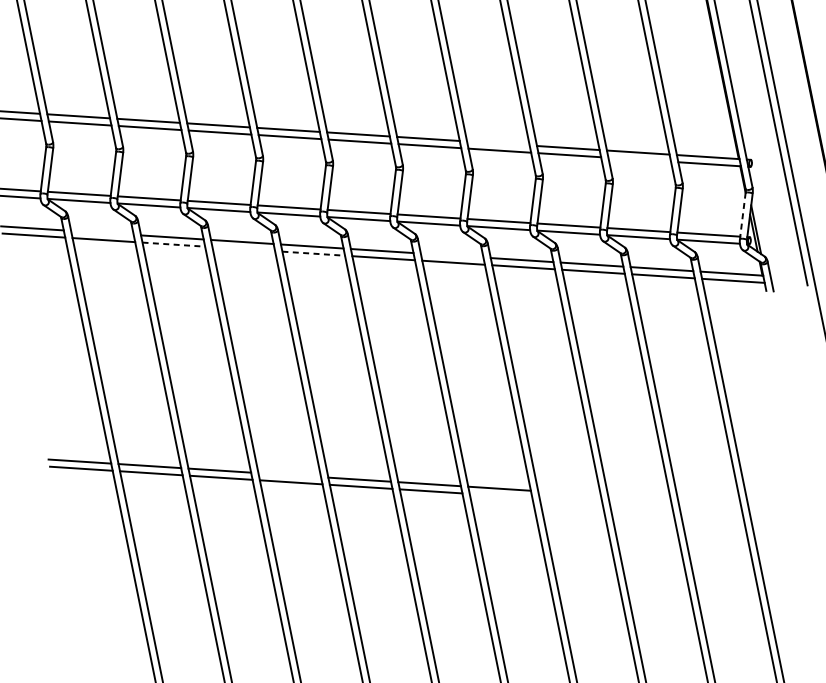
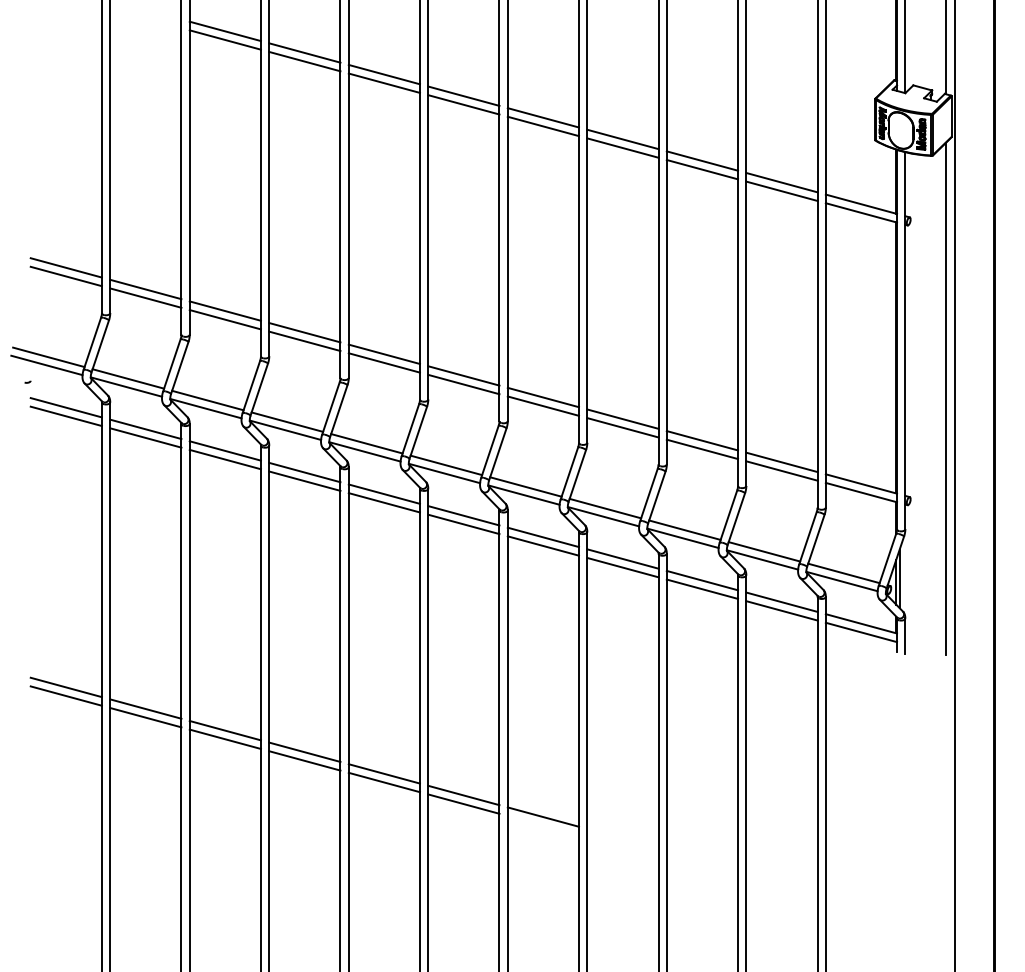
line: (497, 143) -> (622, 418), added
line: (639, 159) -> (781, 470), added
line: (742, 216) -> (887, 560), dashed -> solid
line: (102, 233) -> (145, 429), added
line: (173, 244) -> (225, 459), dashed -> solid
line: (243, 248) -> (304, 480), added
line: (313, 253) -> (384, 502), dashed -> solid
line: (451, 255) -> (542, 537), added
line: (289, 474) -> (304, 751), added

